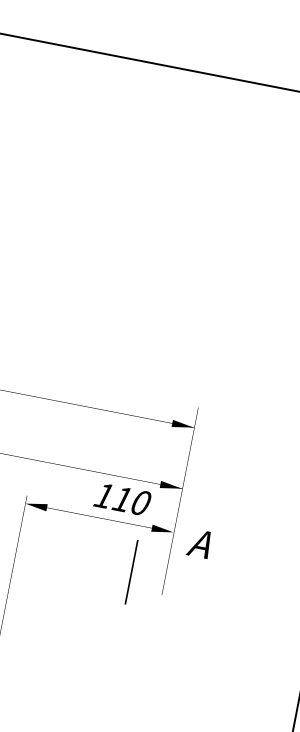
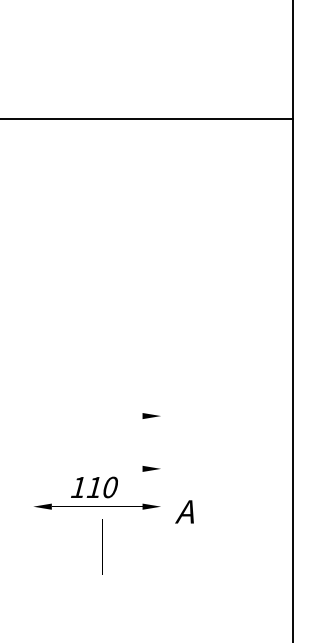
text: (122, 499) -> (94, 487), moved
line: (131, 571) -> (102, 546), moved

